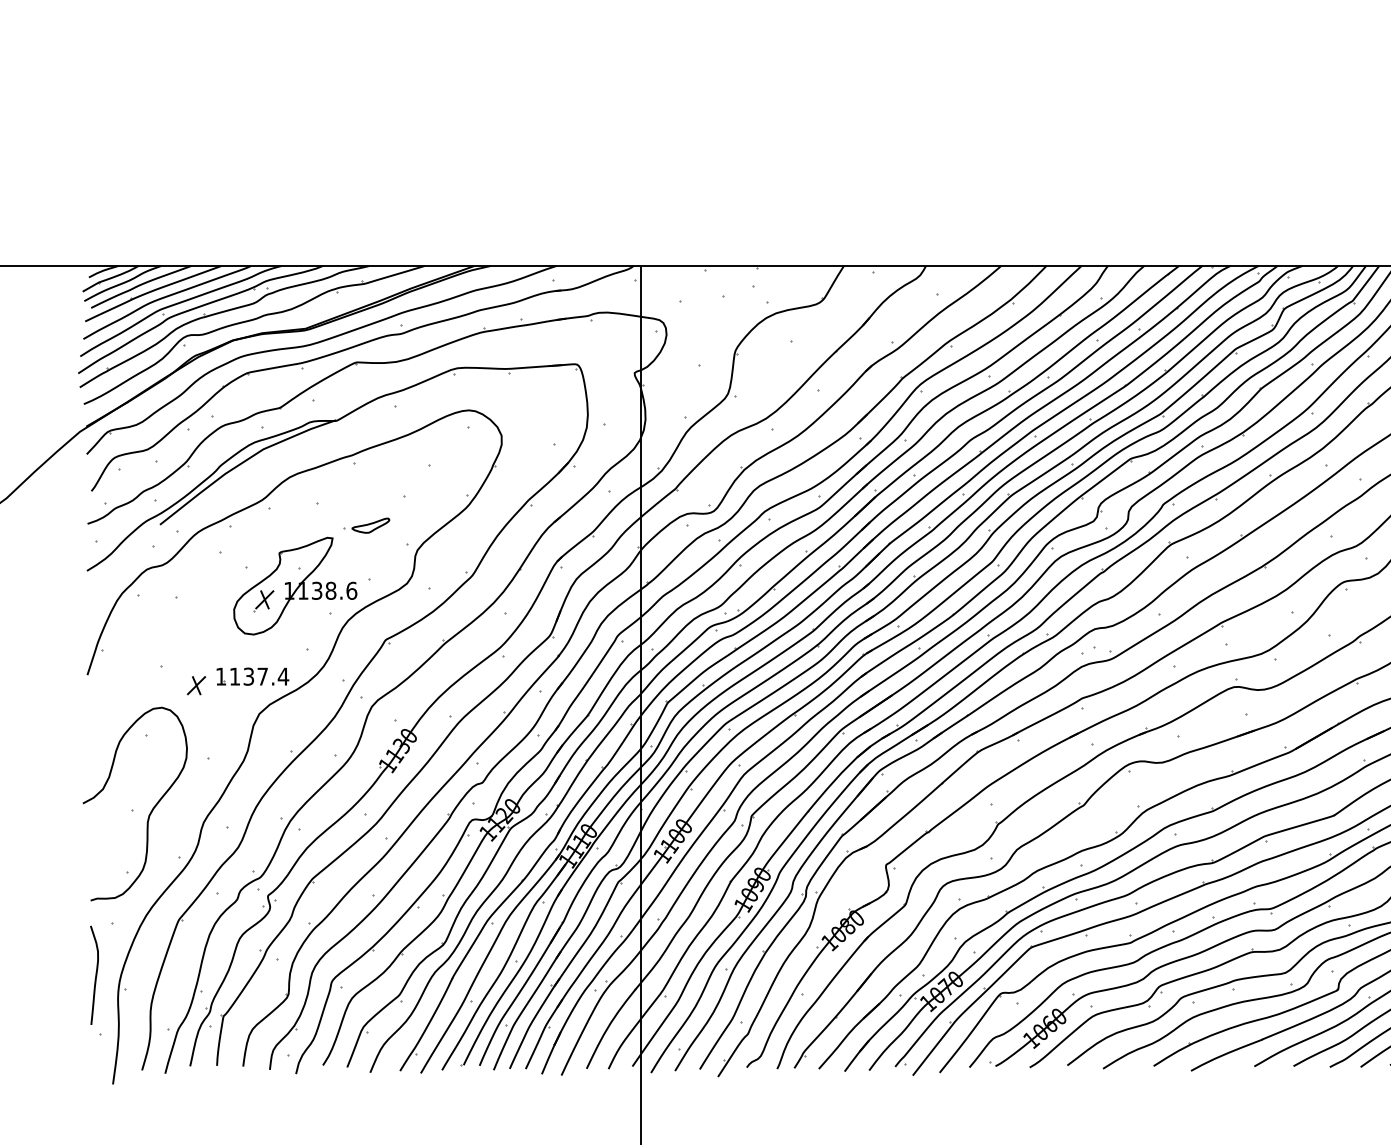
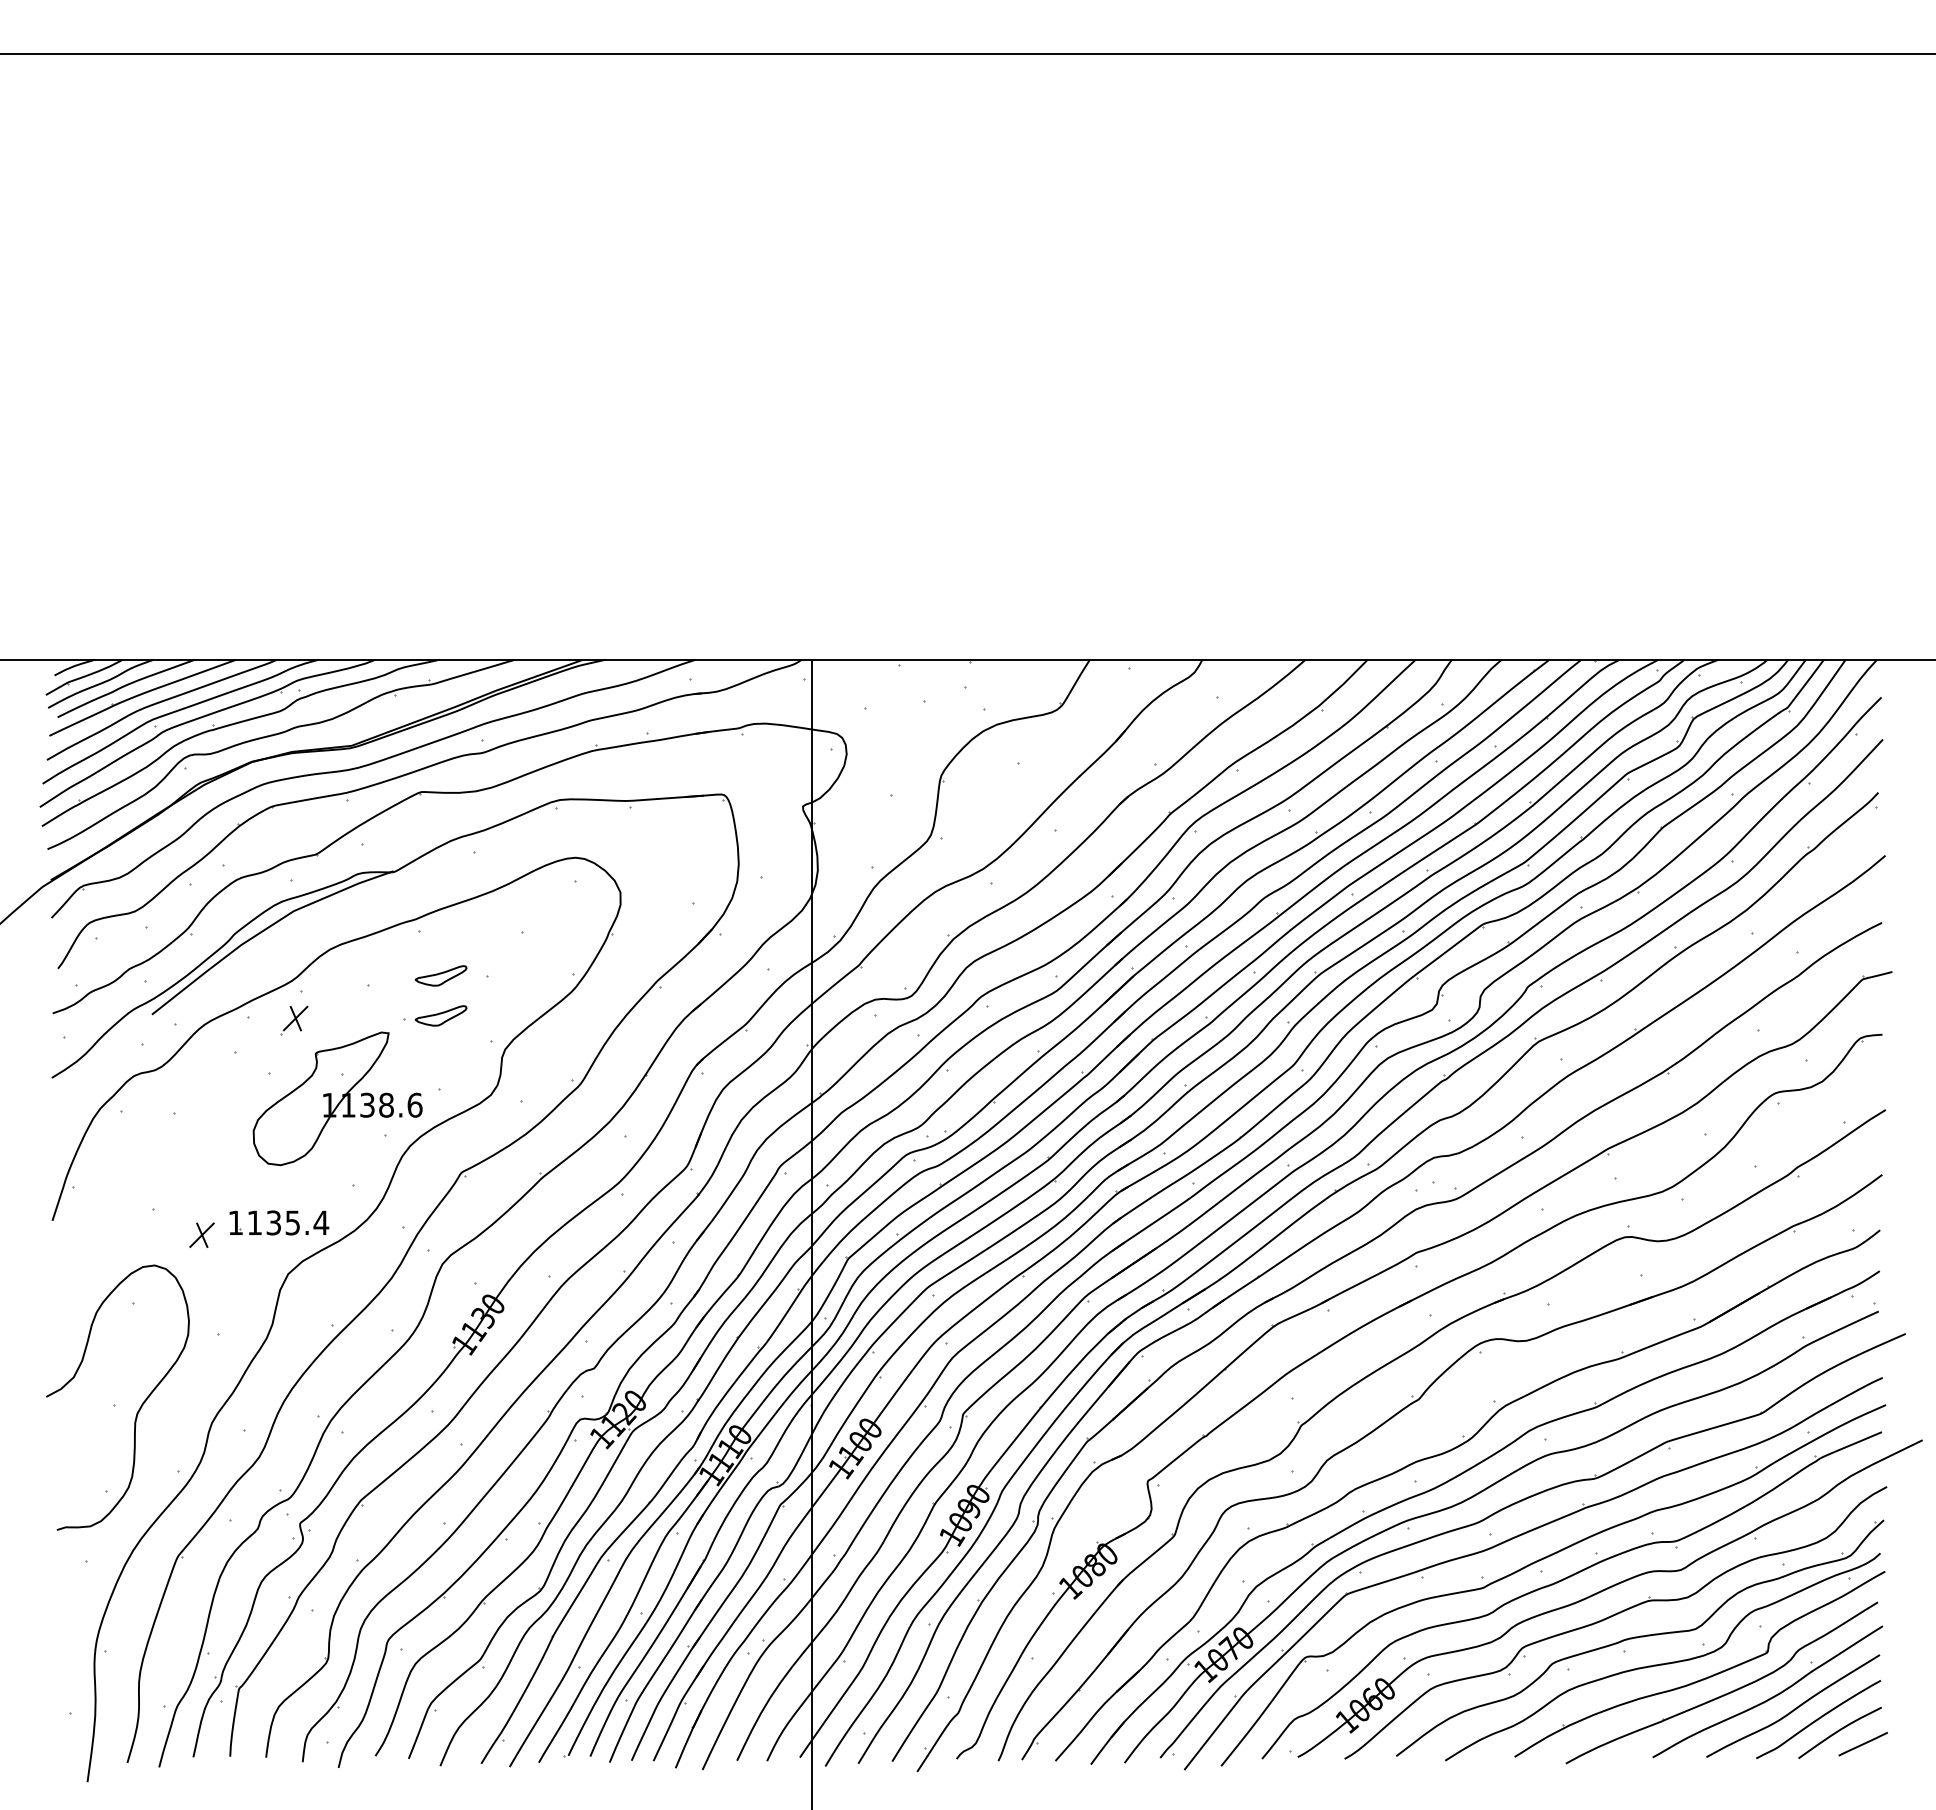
part: (370, 496) -> (440, 975), added
part: (263, 601) -> (294, 1020), moved
text: (262, 676) -> (292, 1222), 1137.4 -> 1135.4
curve: (95, 975) -> (63, 1632), removed

